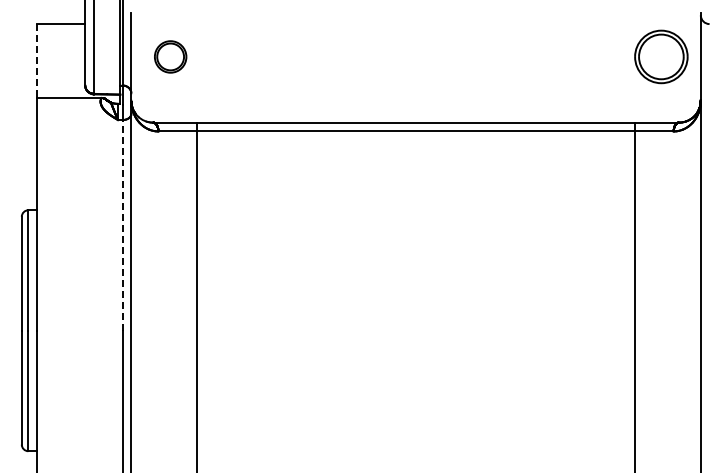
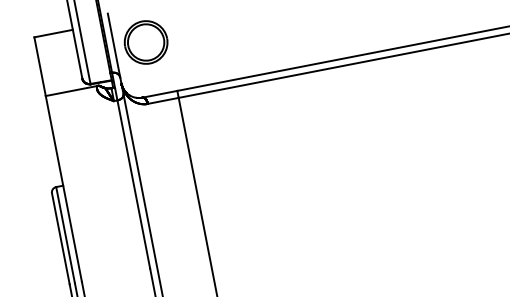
part: (170, 56) -> (145, 42), size x1.67
line: (37, 61) -> (40, 66), dashed -> solid
line: (122, 224) -> (133, 183), dashed -> solid

